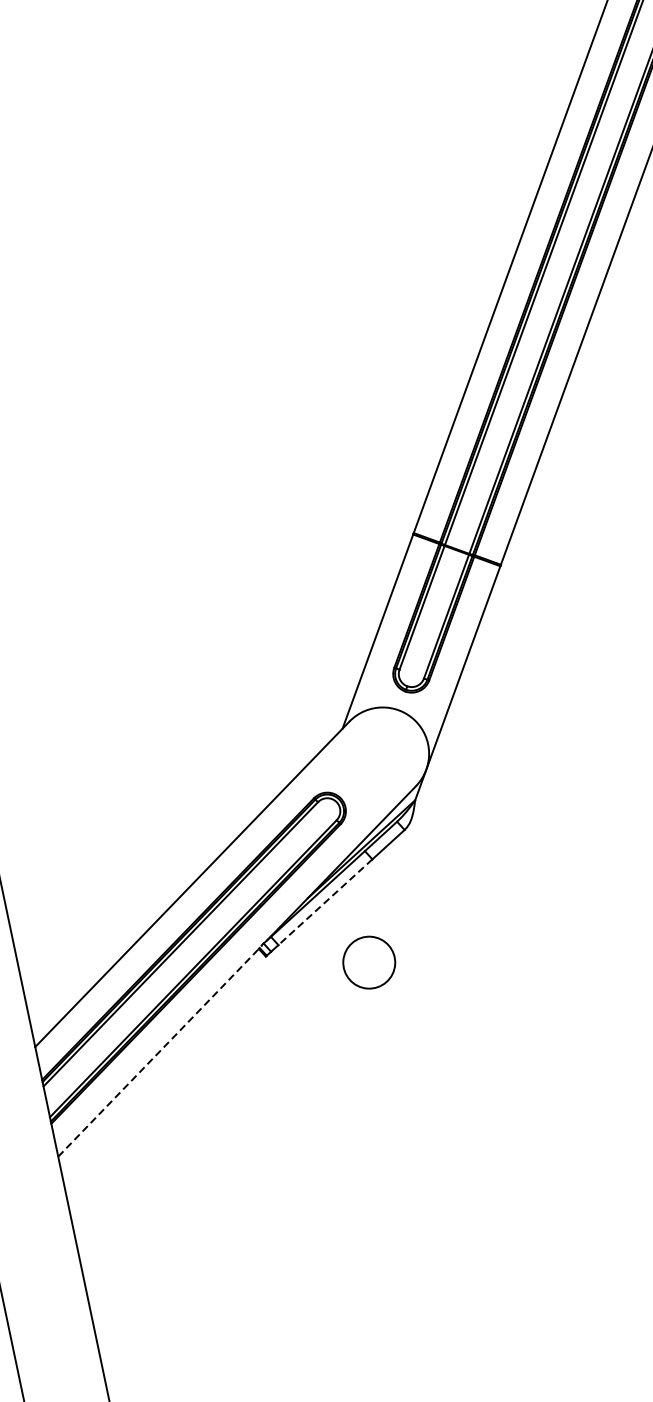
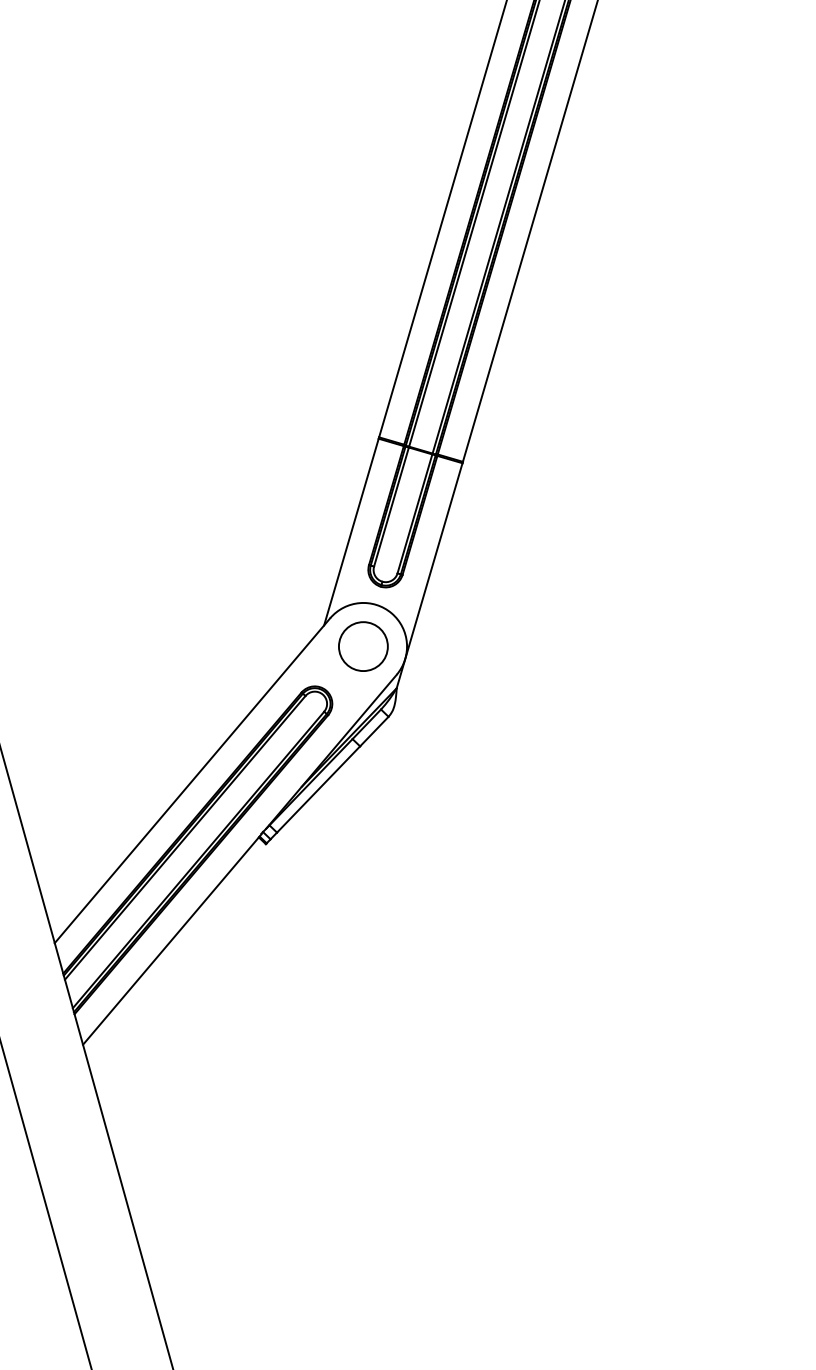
line: (325, 902) -> (318, 789), dashed -> solid
circle: (369, 962) -> (363, 646), moved
line: (160, 1051) -> (172, 939), dashed -> solid

